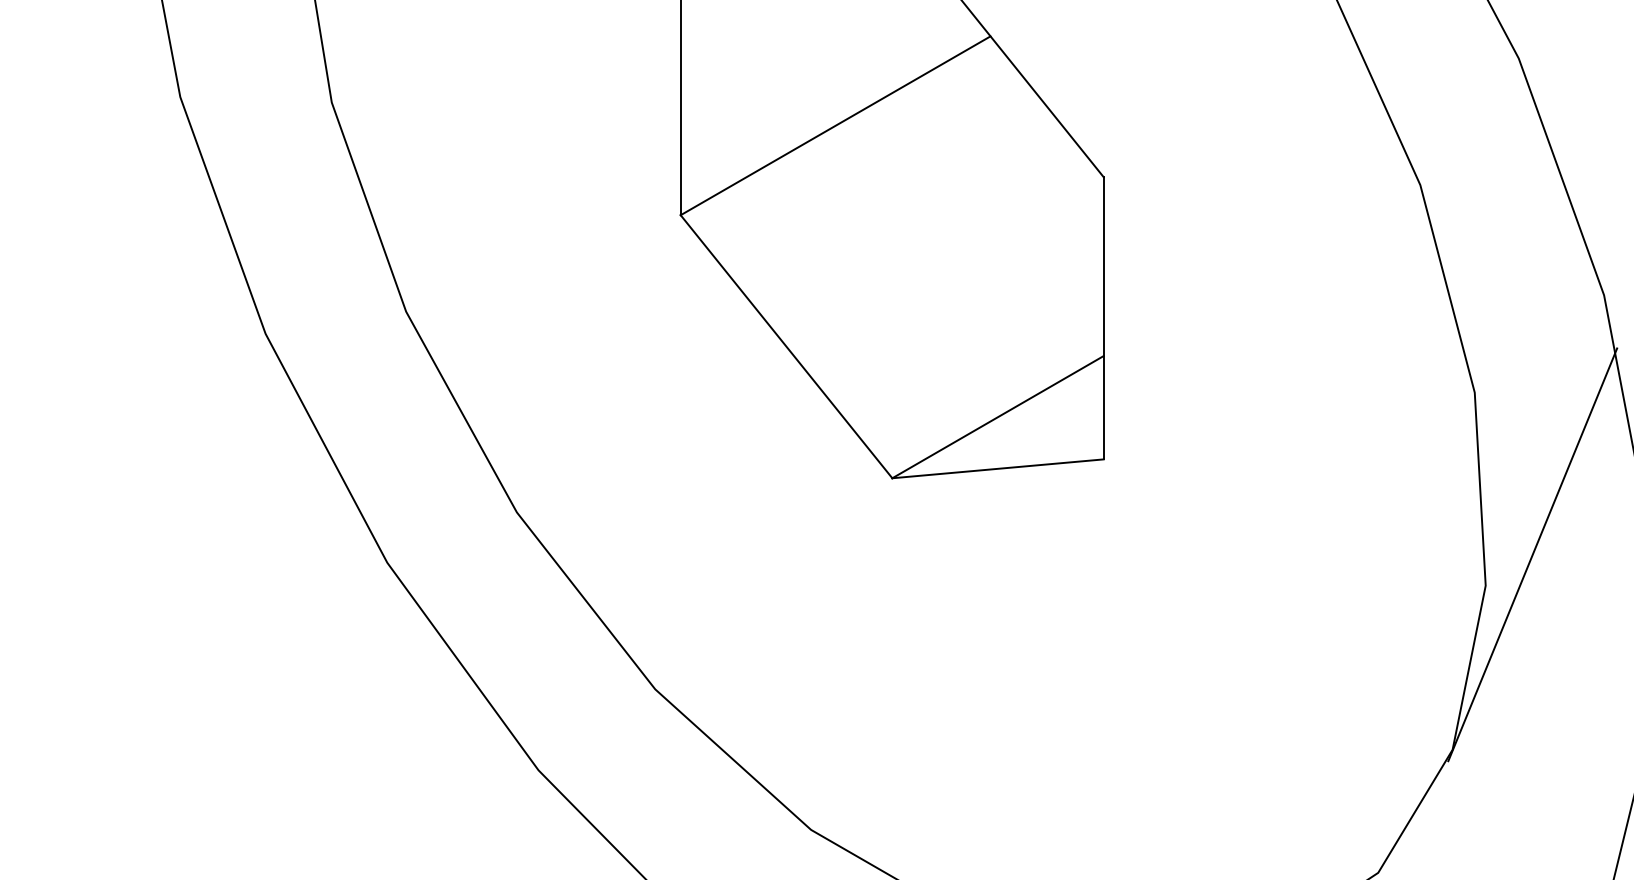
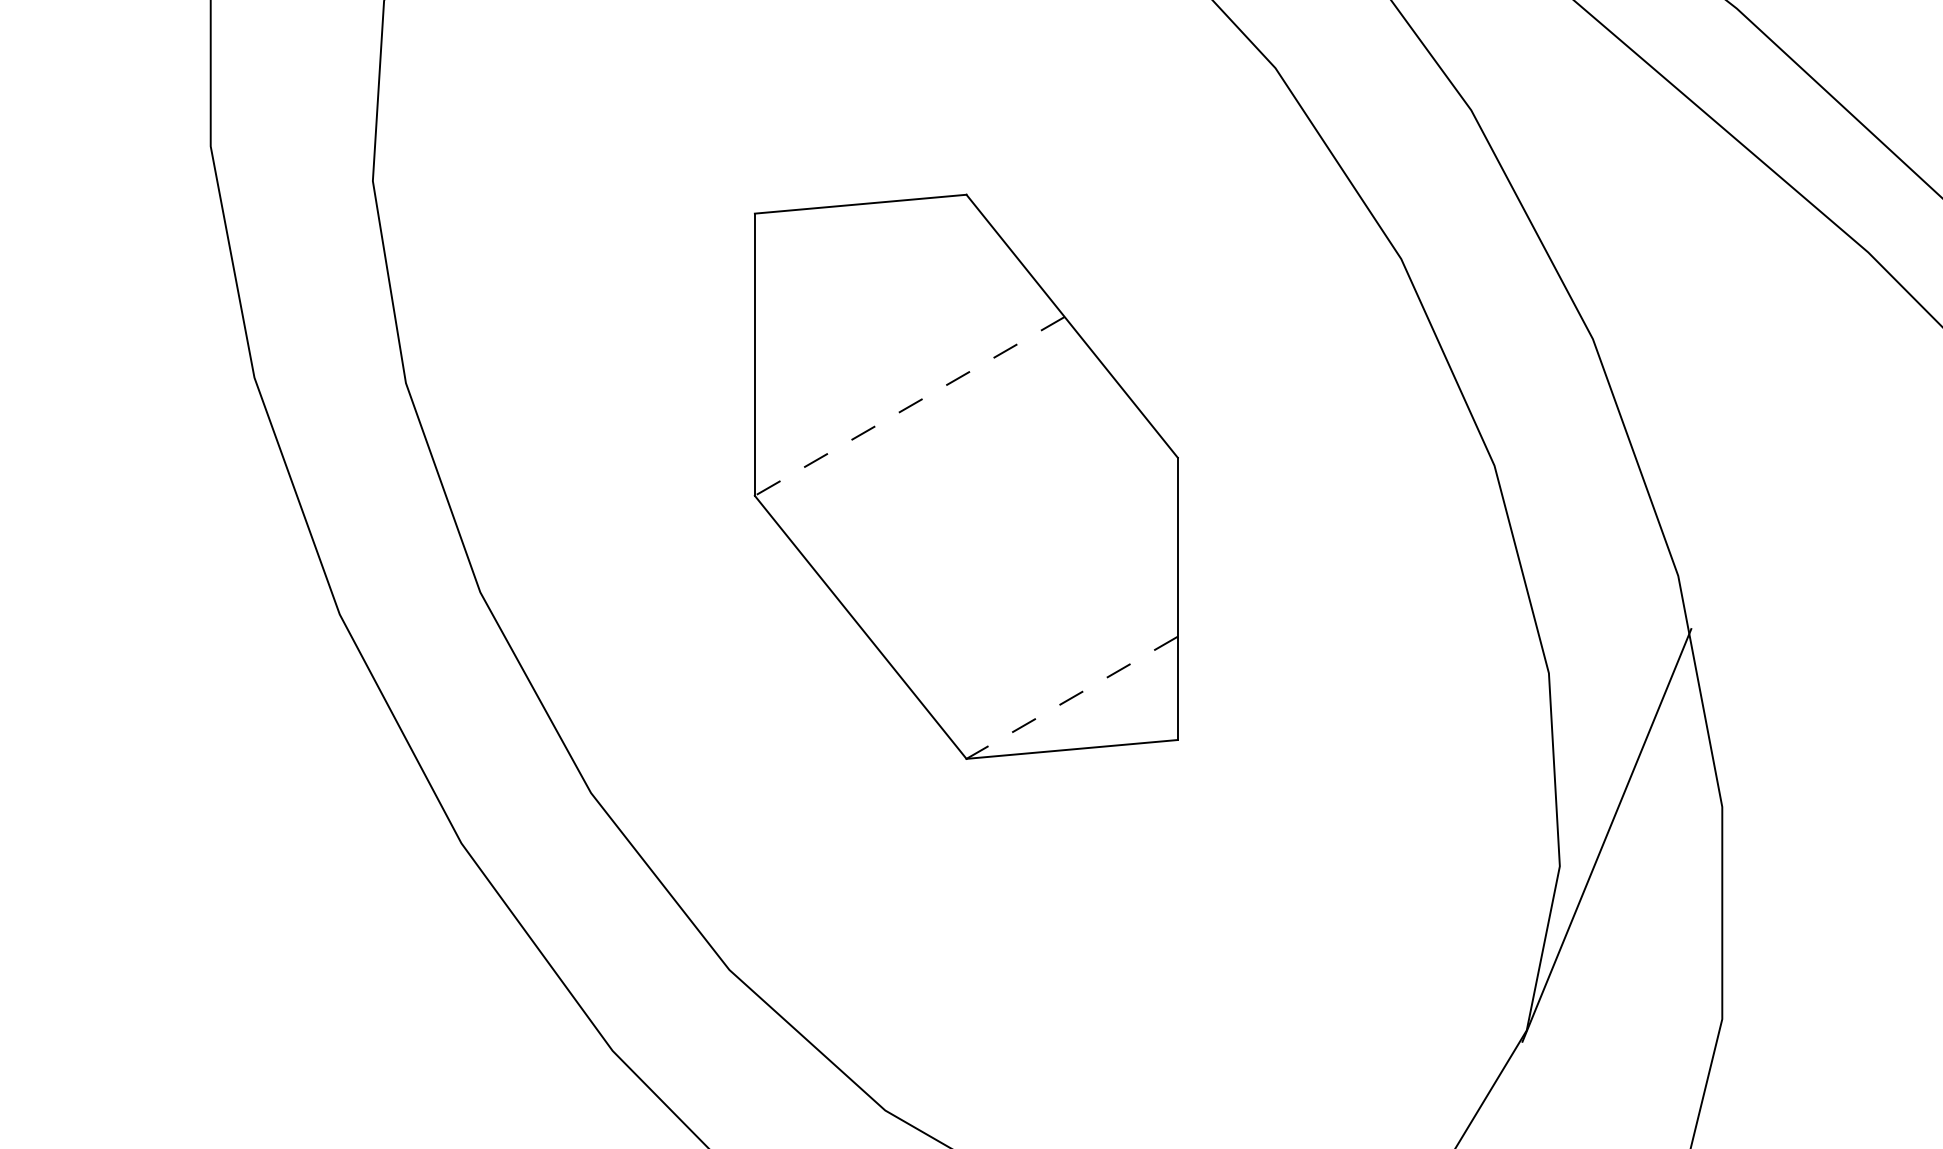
line: (835, 125) -> (909, 406), solid -> dashed
line: (997, 417) -> (1071, 698), solid -> dashed

